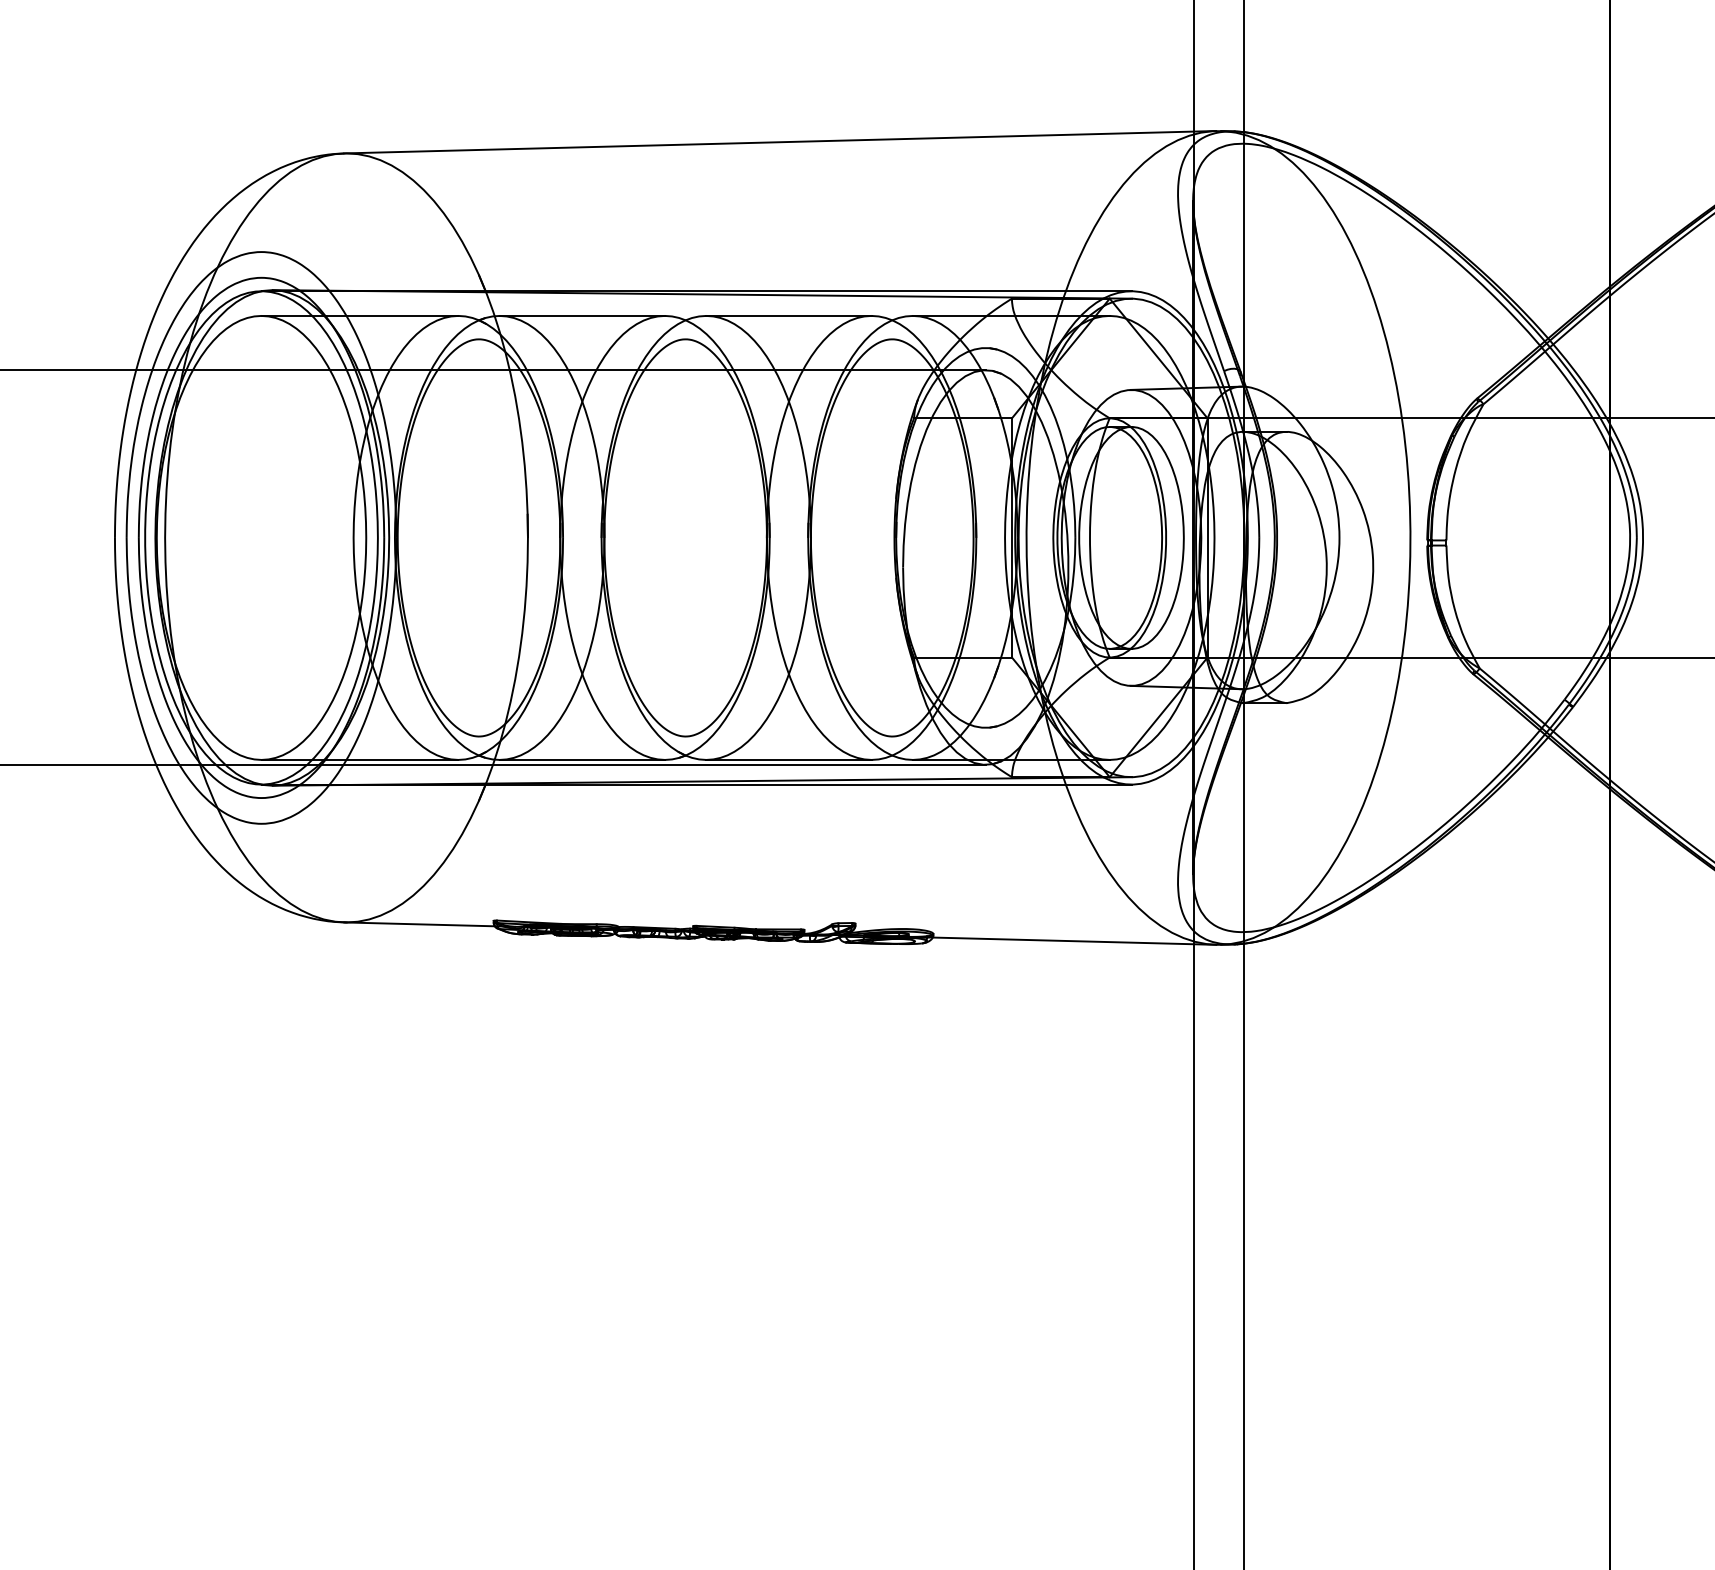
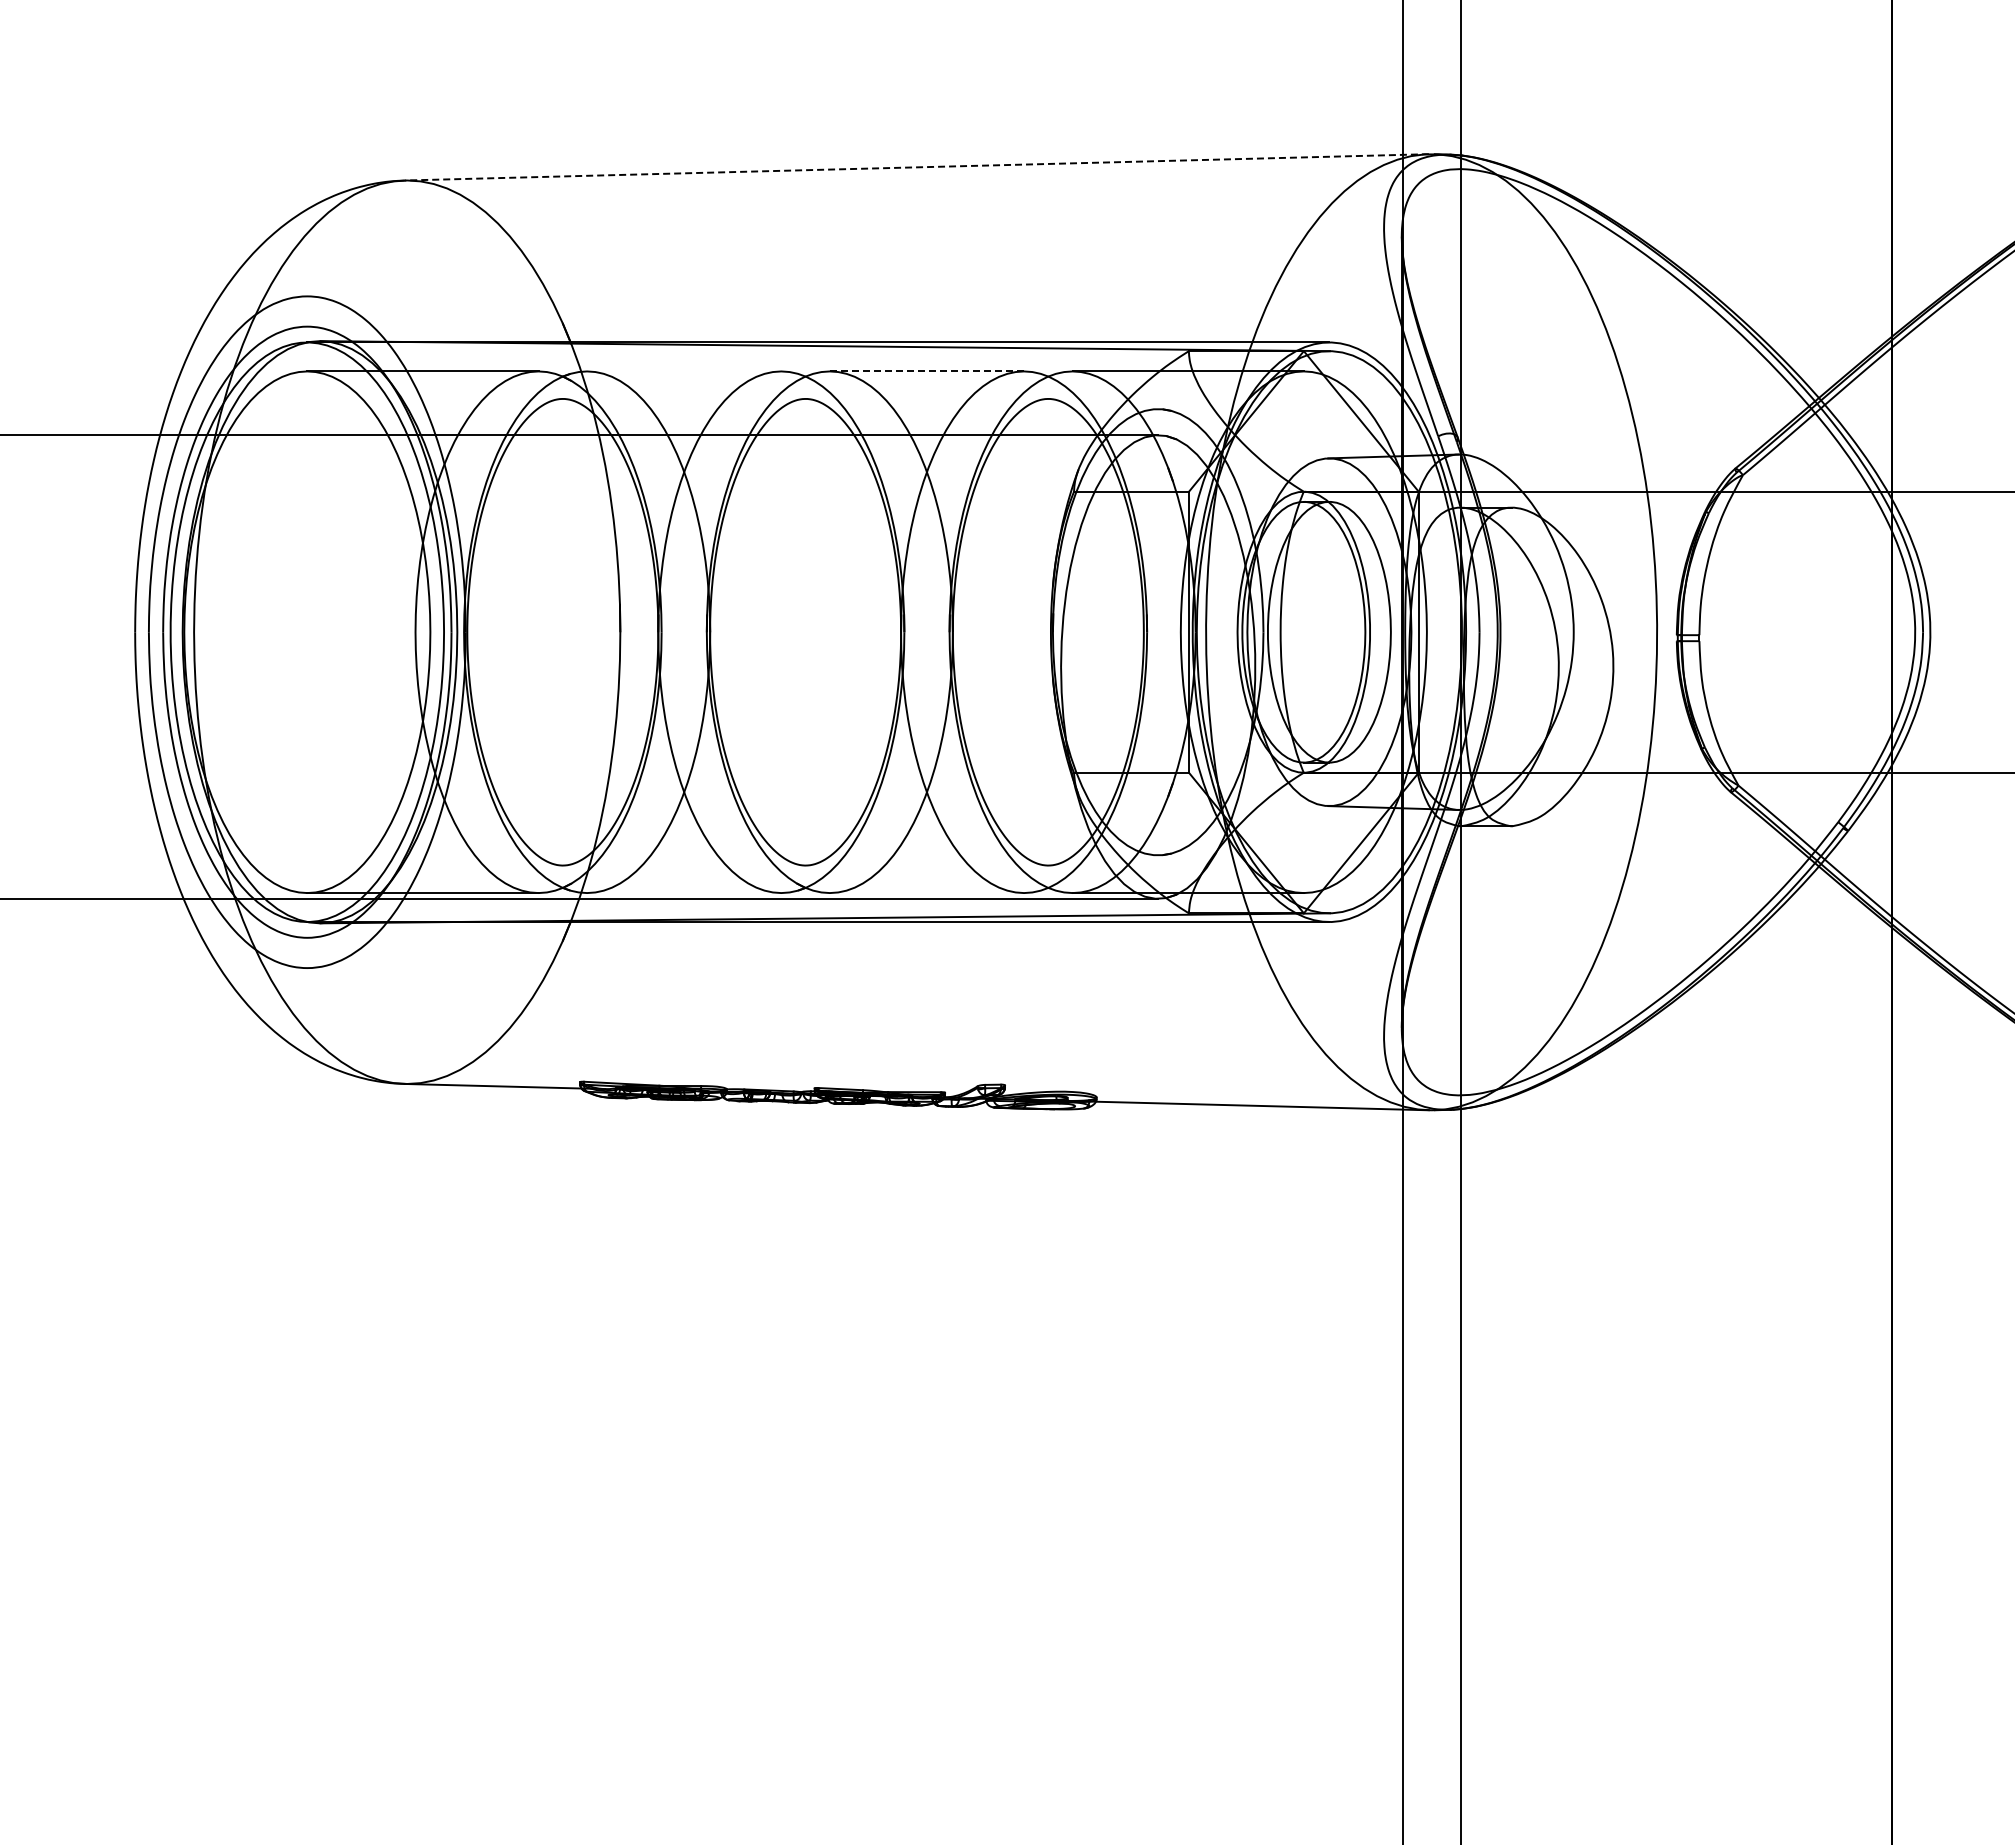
line: (780, 142) -> (916, 167), solid -> dashed
line: (582, 315) -> (684, 371), removed
line: (788, 315) -> (926, 371), solid -> dashed
line: (582, 760) -> (684, 893), removed
line: (788, 760) -> (926, 893), removed

